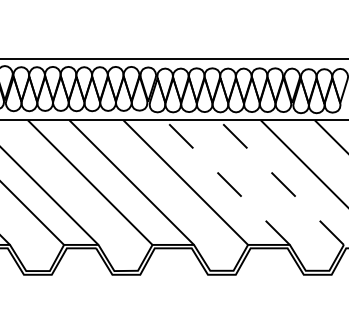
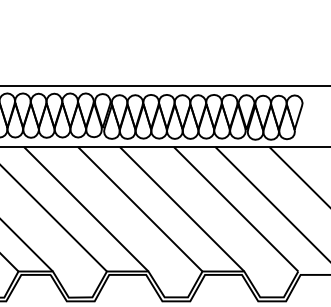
line: (227, 182) -> (181, 209), dashed -> solid
line: (281, 182) -> (235, 209), dashed -> solid

